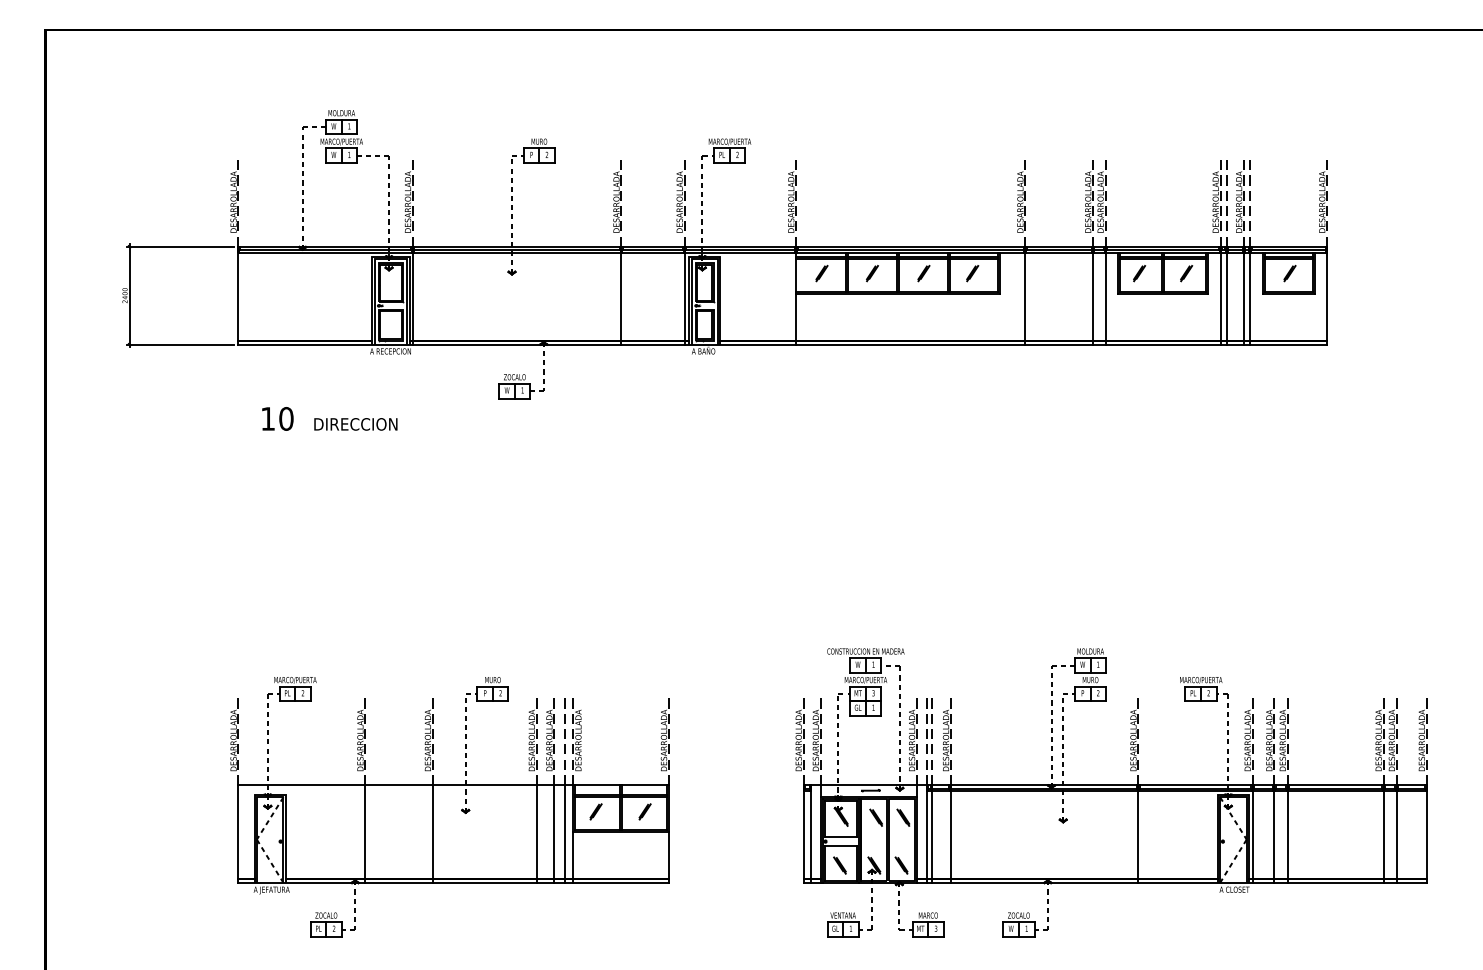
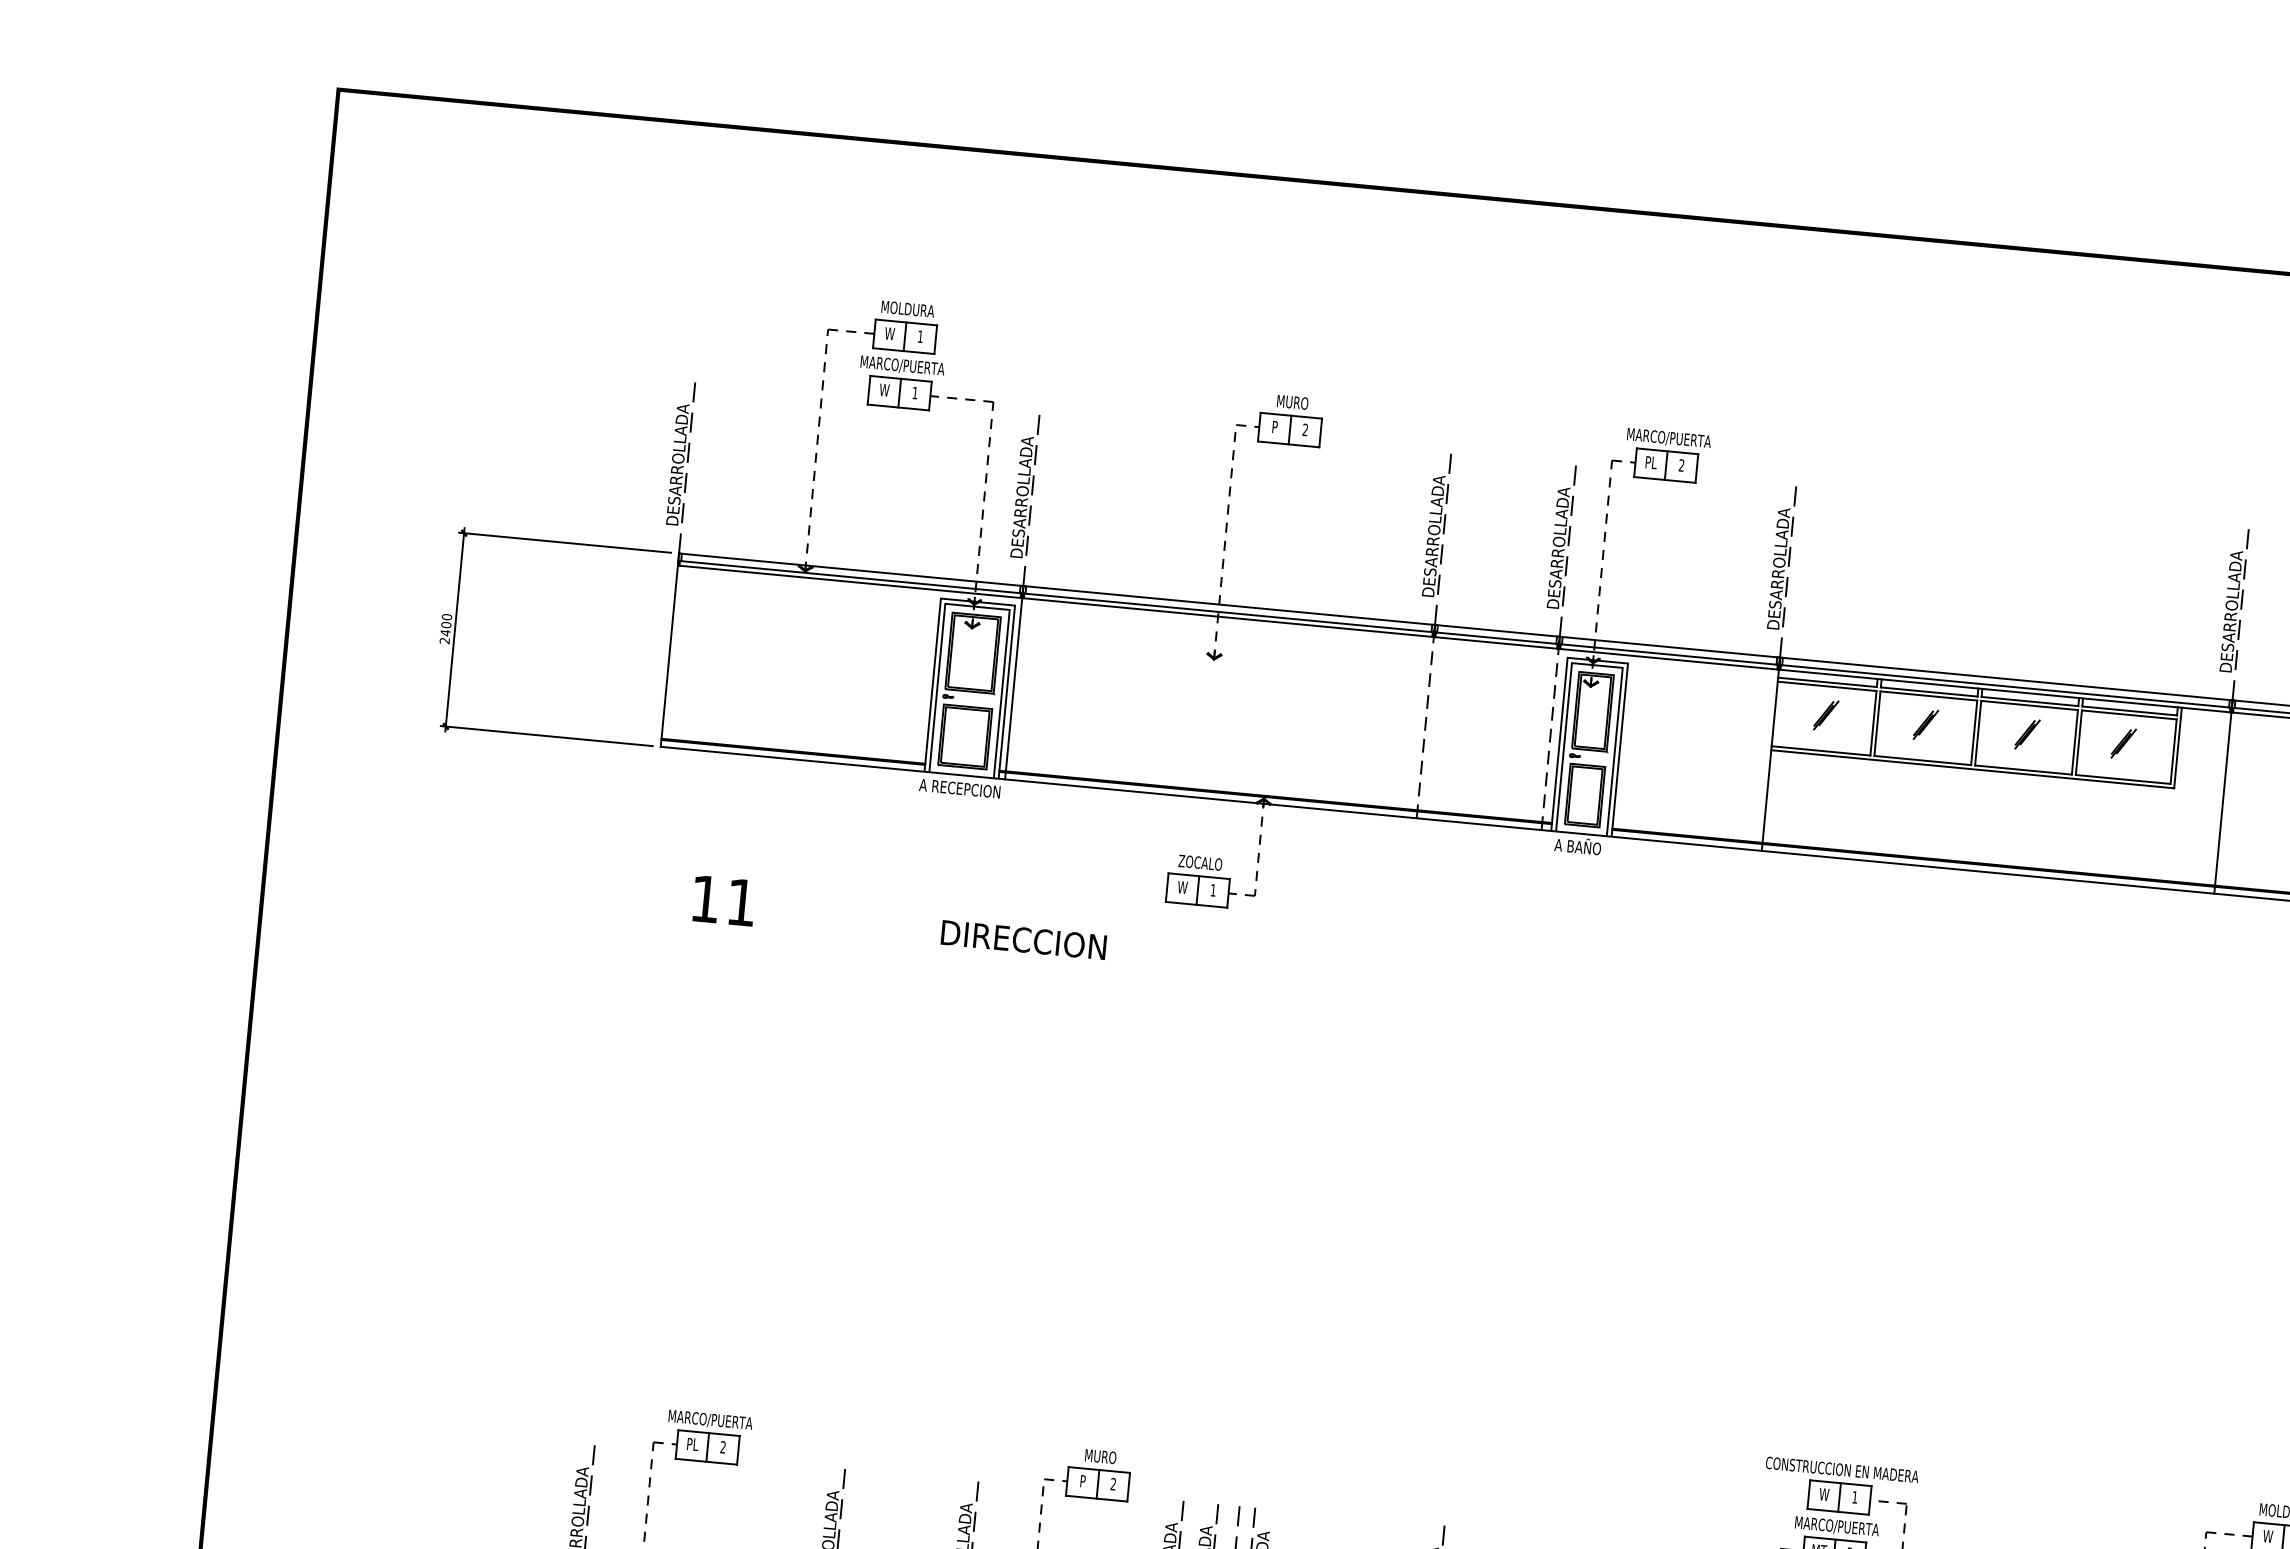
line: (621, 295) -> (1426, 721), solid -> dashed
line: (684, 295) -> (1550, 733), solid -> dashed
text: (286, 418) -> (741, 901), 10 -> 11
text: (355, 424) -> (1023, 940), moved

